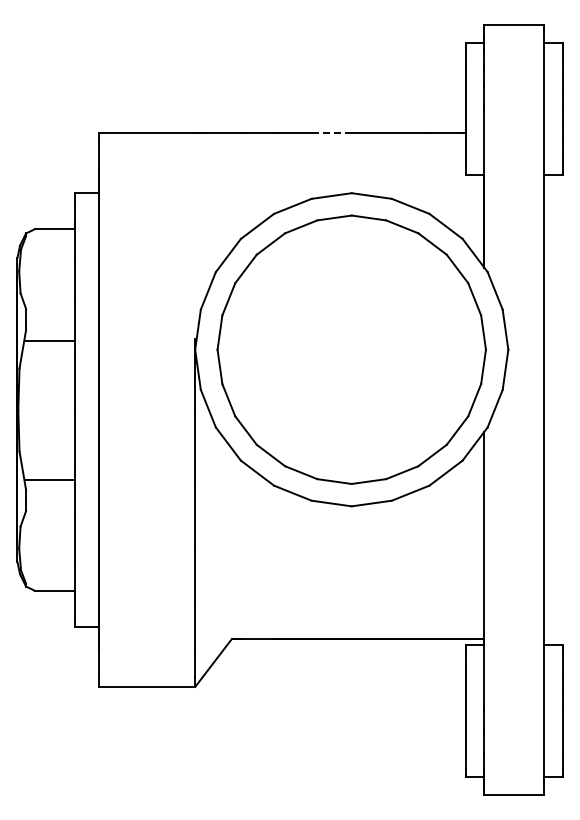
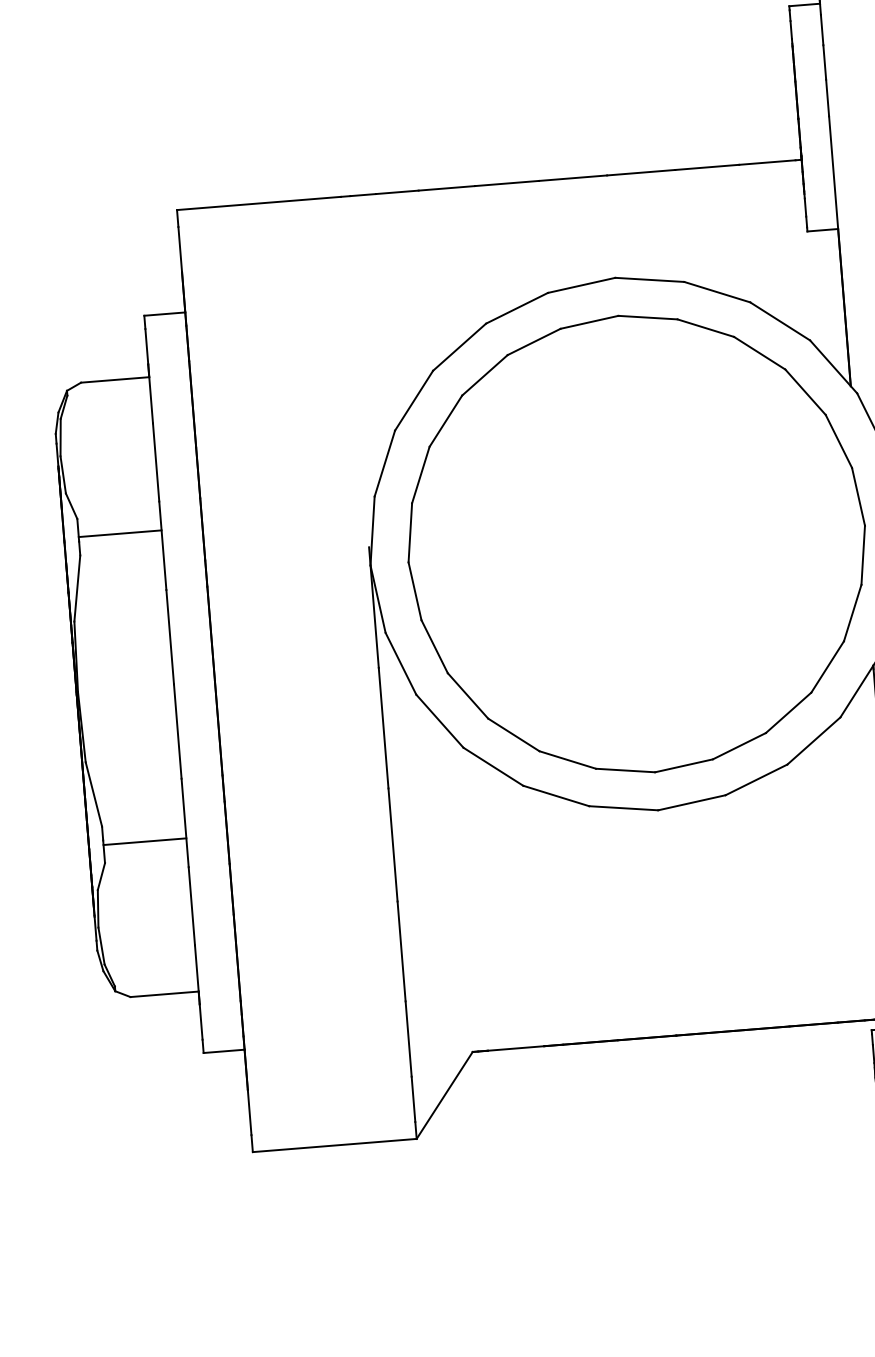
line: (332, 132) -> (574, 177), dashed -> solid
line: (50, 341) -> (120, 533), moved
line: (50, 479) -> (145, 841), moved

